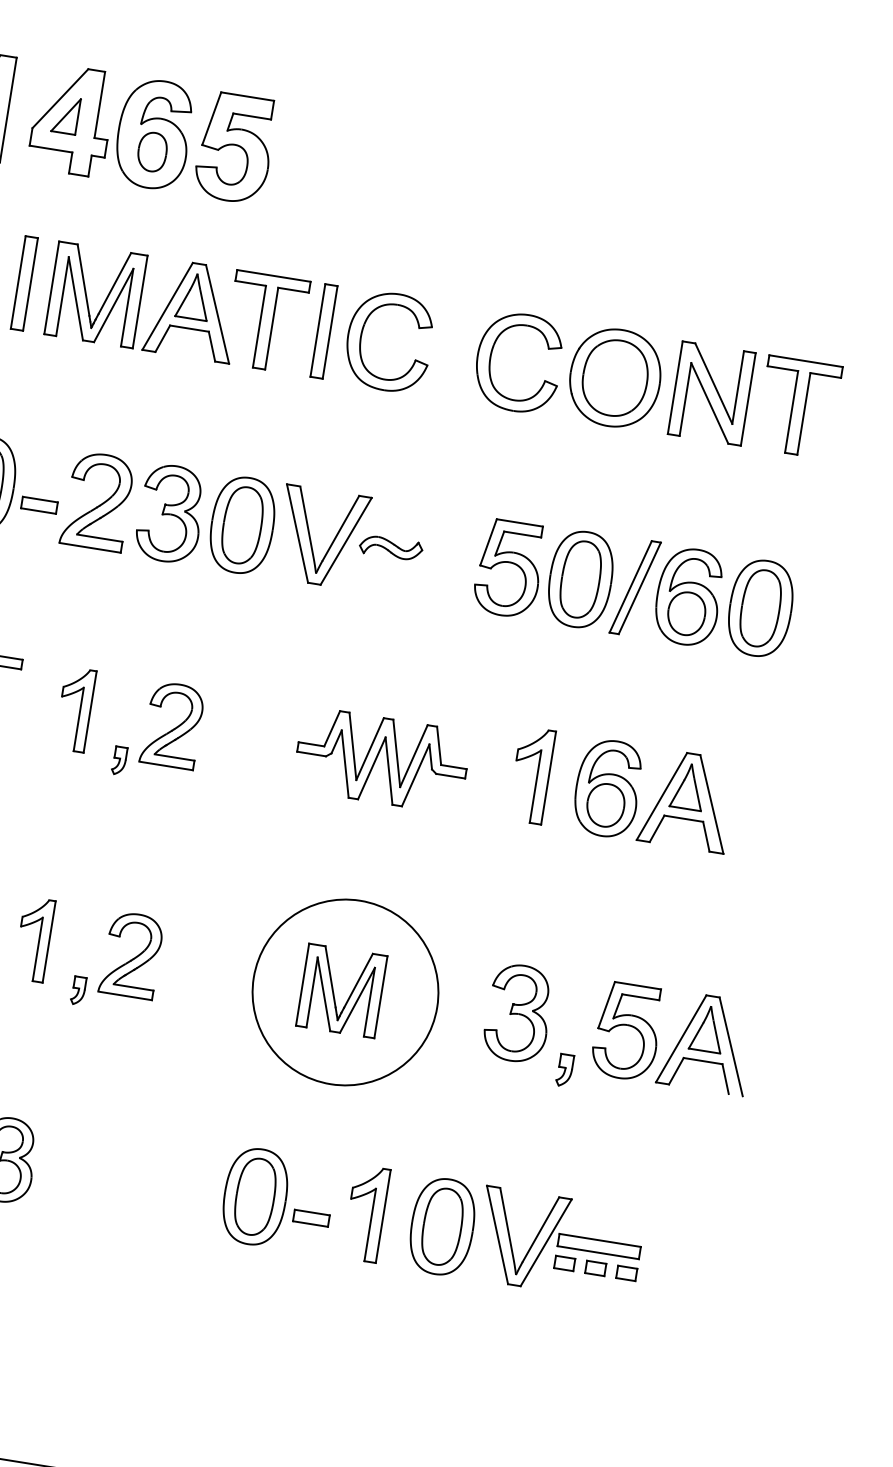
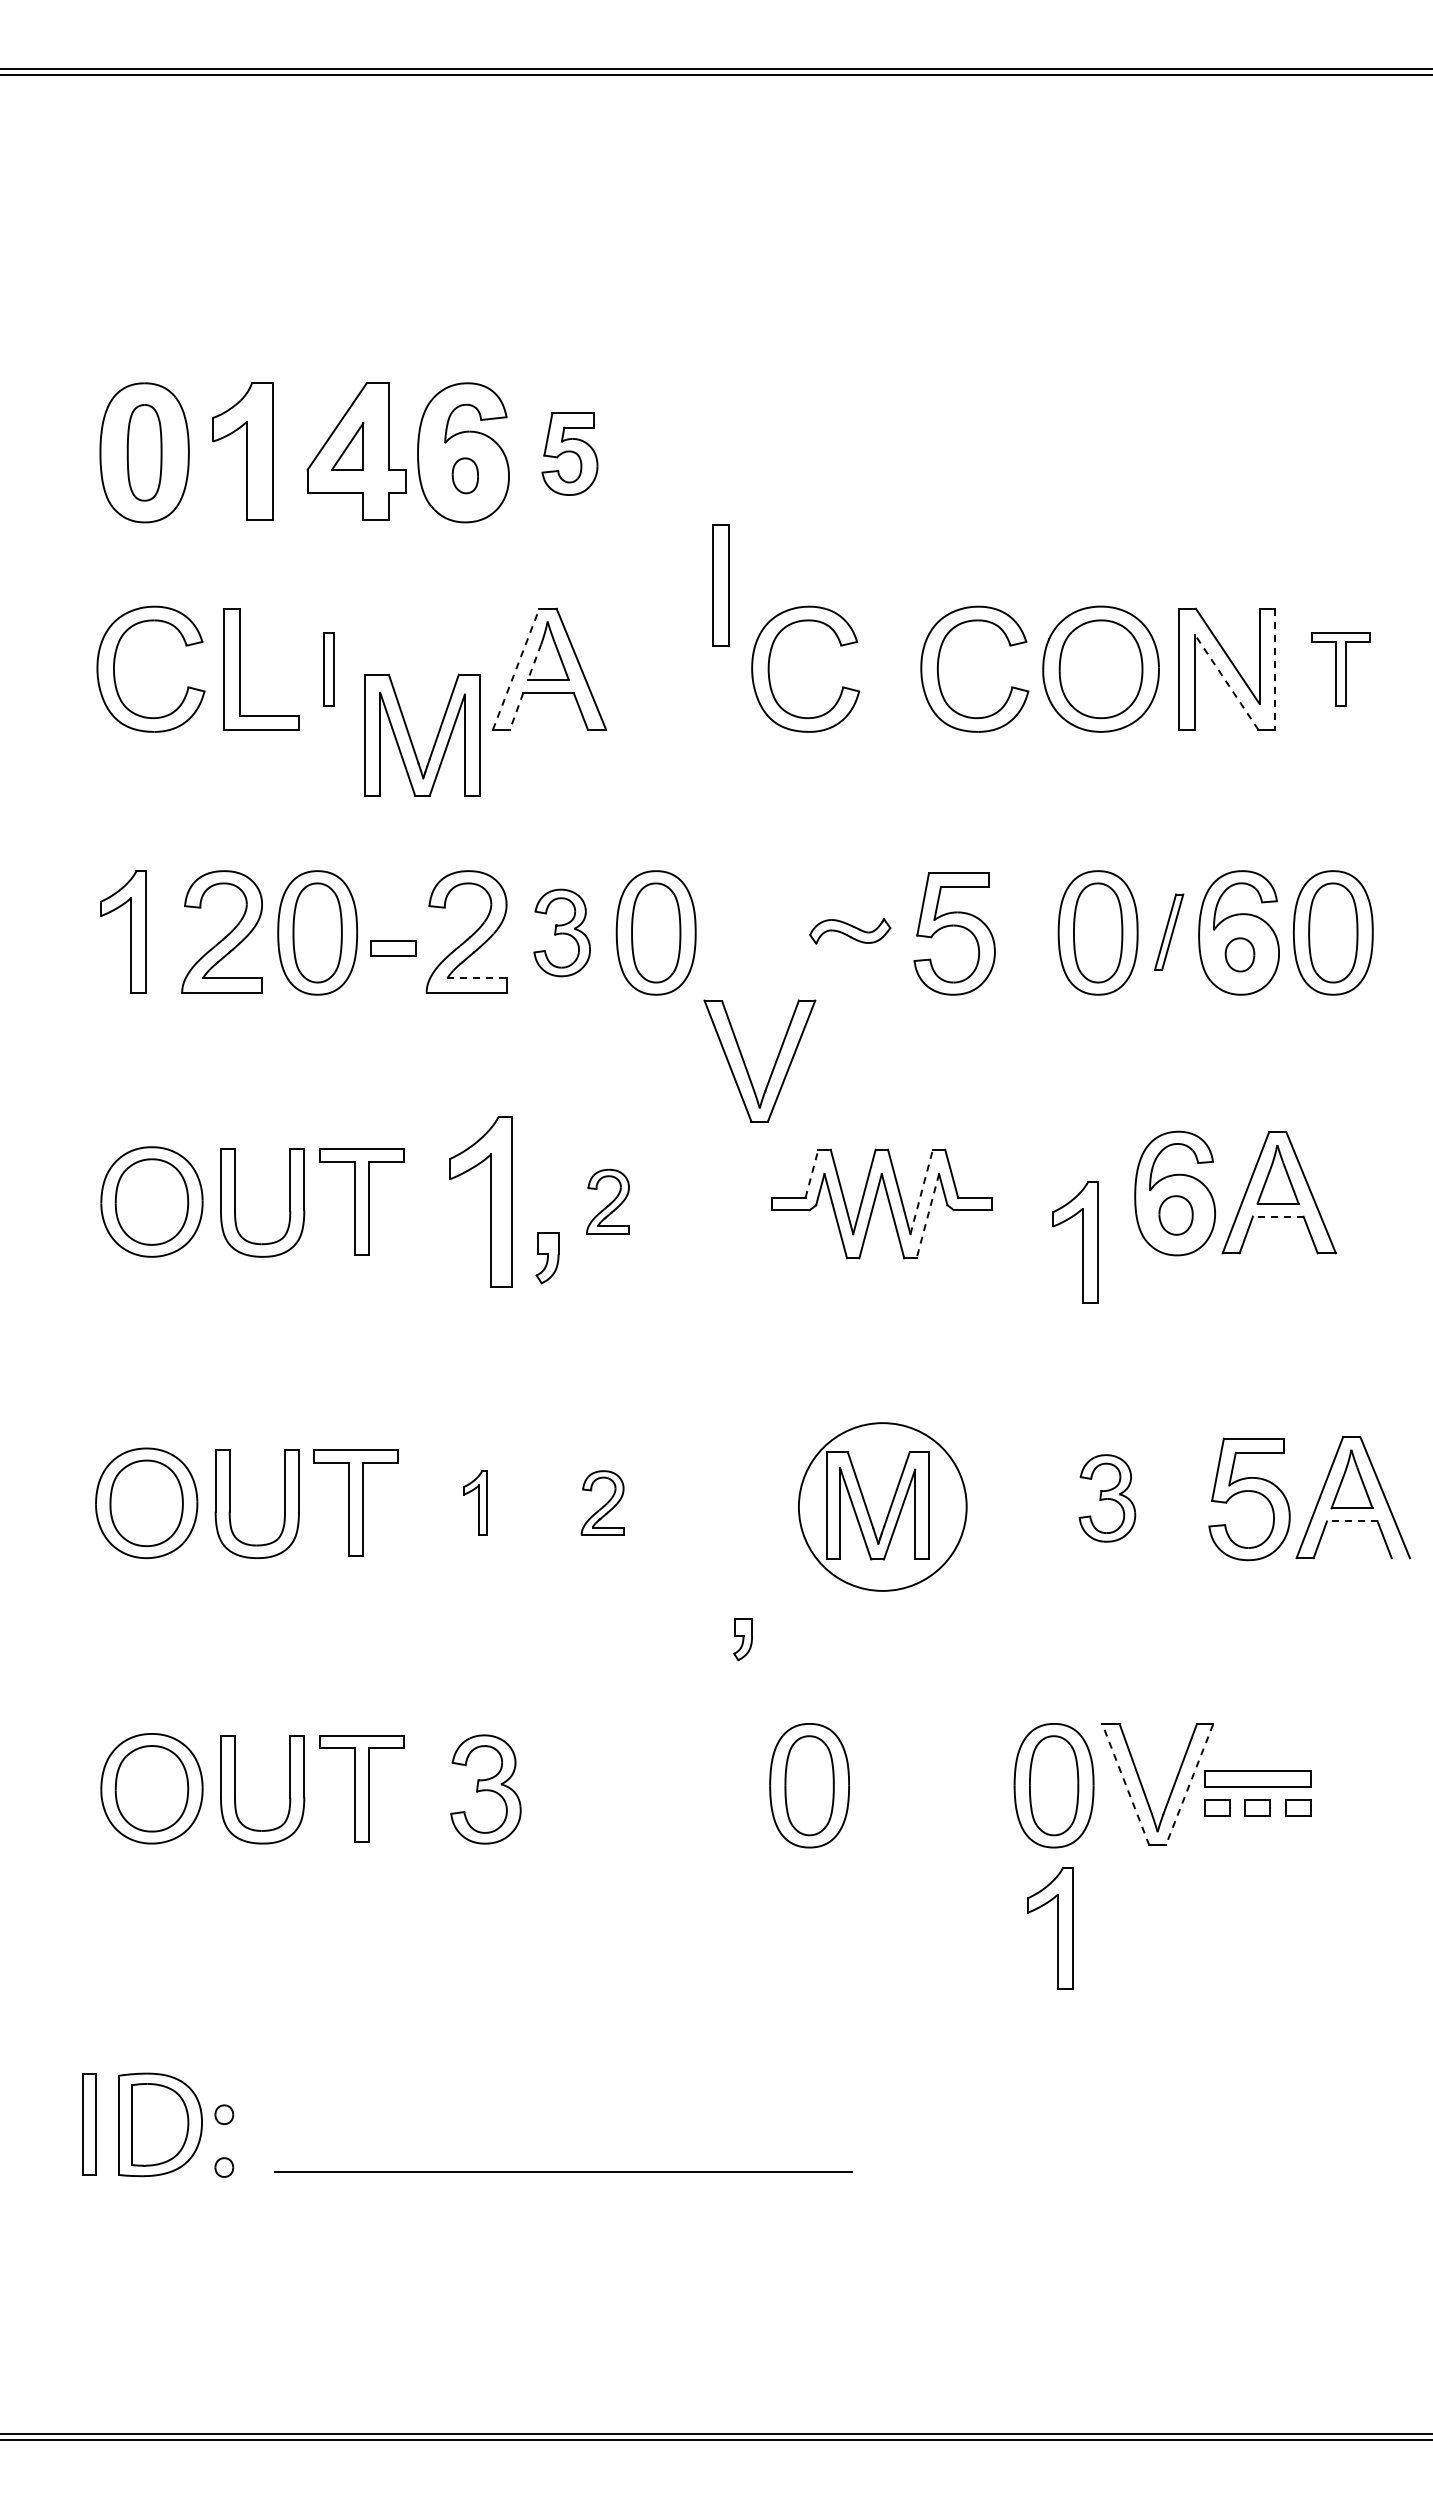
part: (234, 147) -> (569, 453), size x0.6
part: (152, 151) -> (465, 475), size x0.7
part: (23, 283) -> (328, 669), size x0.6
part: (87, 296) -> (411, 738), moved
line: (182, 303) -> (534, 662), solid -> dashed
line: (167, 306) -> (516, 669), solid -> dashed
part: (265, 322) -> (644, 669), removed
part: (323, 331) -> (720, 585), moved
line: (162, 338) -> (516, 711), solid -> dashed
line: (747, 399) -> (1274, 669), solid -> dashed
line: (709, 402) -> (1226, 681), solid -> dashed
part: (798, 407) -> (1340, 669), size x0.6
part: (170, 513) -> (561, 932), size x0.7
line: (100, 538) -> (477, 978), solid -> dashed
part: (311, 539) -> (746, 1065), moved
part: (509, 563) -> (954, 926), moved
part: (634, 587) -> (1168, 931), size x0.6
part: (686, 613) -> (1239, 954), size x0.6
part: (75, 709) -> (480, 1201), size x1.6
part: (172, 724) -> (607, 1201), size x0.6
line: (331, 728) -> (811, 1173), solid -> dashed
line: (413, 755) -> (921, 1191), solid -> dashed
part: (119, 760) -> (547, 1257), size x1.4
line: (415, 775) -> (927, 1216), solid -> dashed
part: (536, 776) -> (1082, 1242), moved
part: (605, 805) -> (1175, 1215), size x0.7
line: (683, 818) -> (1277, 1216), solid -> dashed
part: (34, 939) -> (475, 1502), size x0.6
part: (131, 954) -> (602, 1502), size x0.6
part: (77, 990) -> (541, 1559), removed
circle: (345, 992) -> (882, 1506), size x0.7
part: (518, 1013) -> (1107, 1498), size x0.7
line: (702, 1061) -> (1351, 1521), solid -> dashed
part: (564, 1070) -> (742, 1639), moved
part: (371, 1214) -> (1057, 1928), moved
part: (311, 1218) -> (885, 1801), removed
line: (497, 1234) -> (1125, 1784), solid -> dashed
line: (546, 1243) -> (1189, 1785), solid -> dashed

